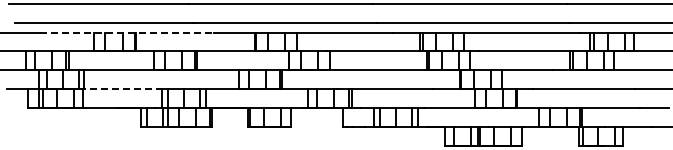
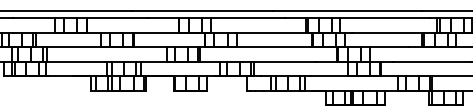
line: (127, 32) -> (80, 18), dashed -> solid
line: (118, 89) -> (73, 62), dashed -> solid

